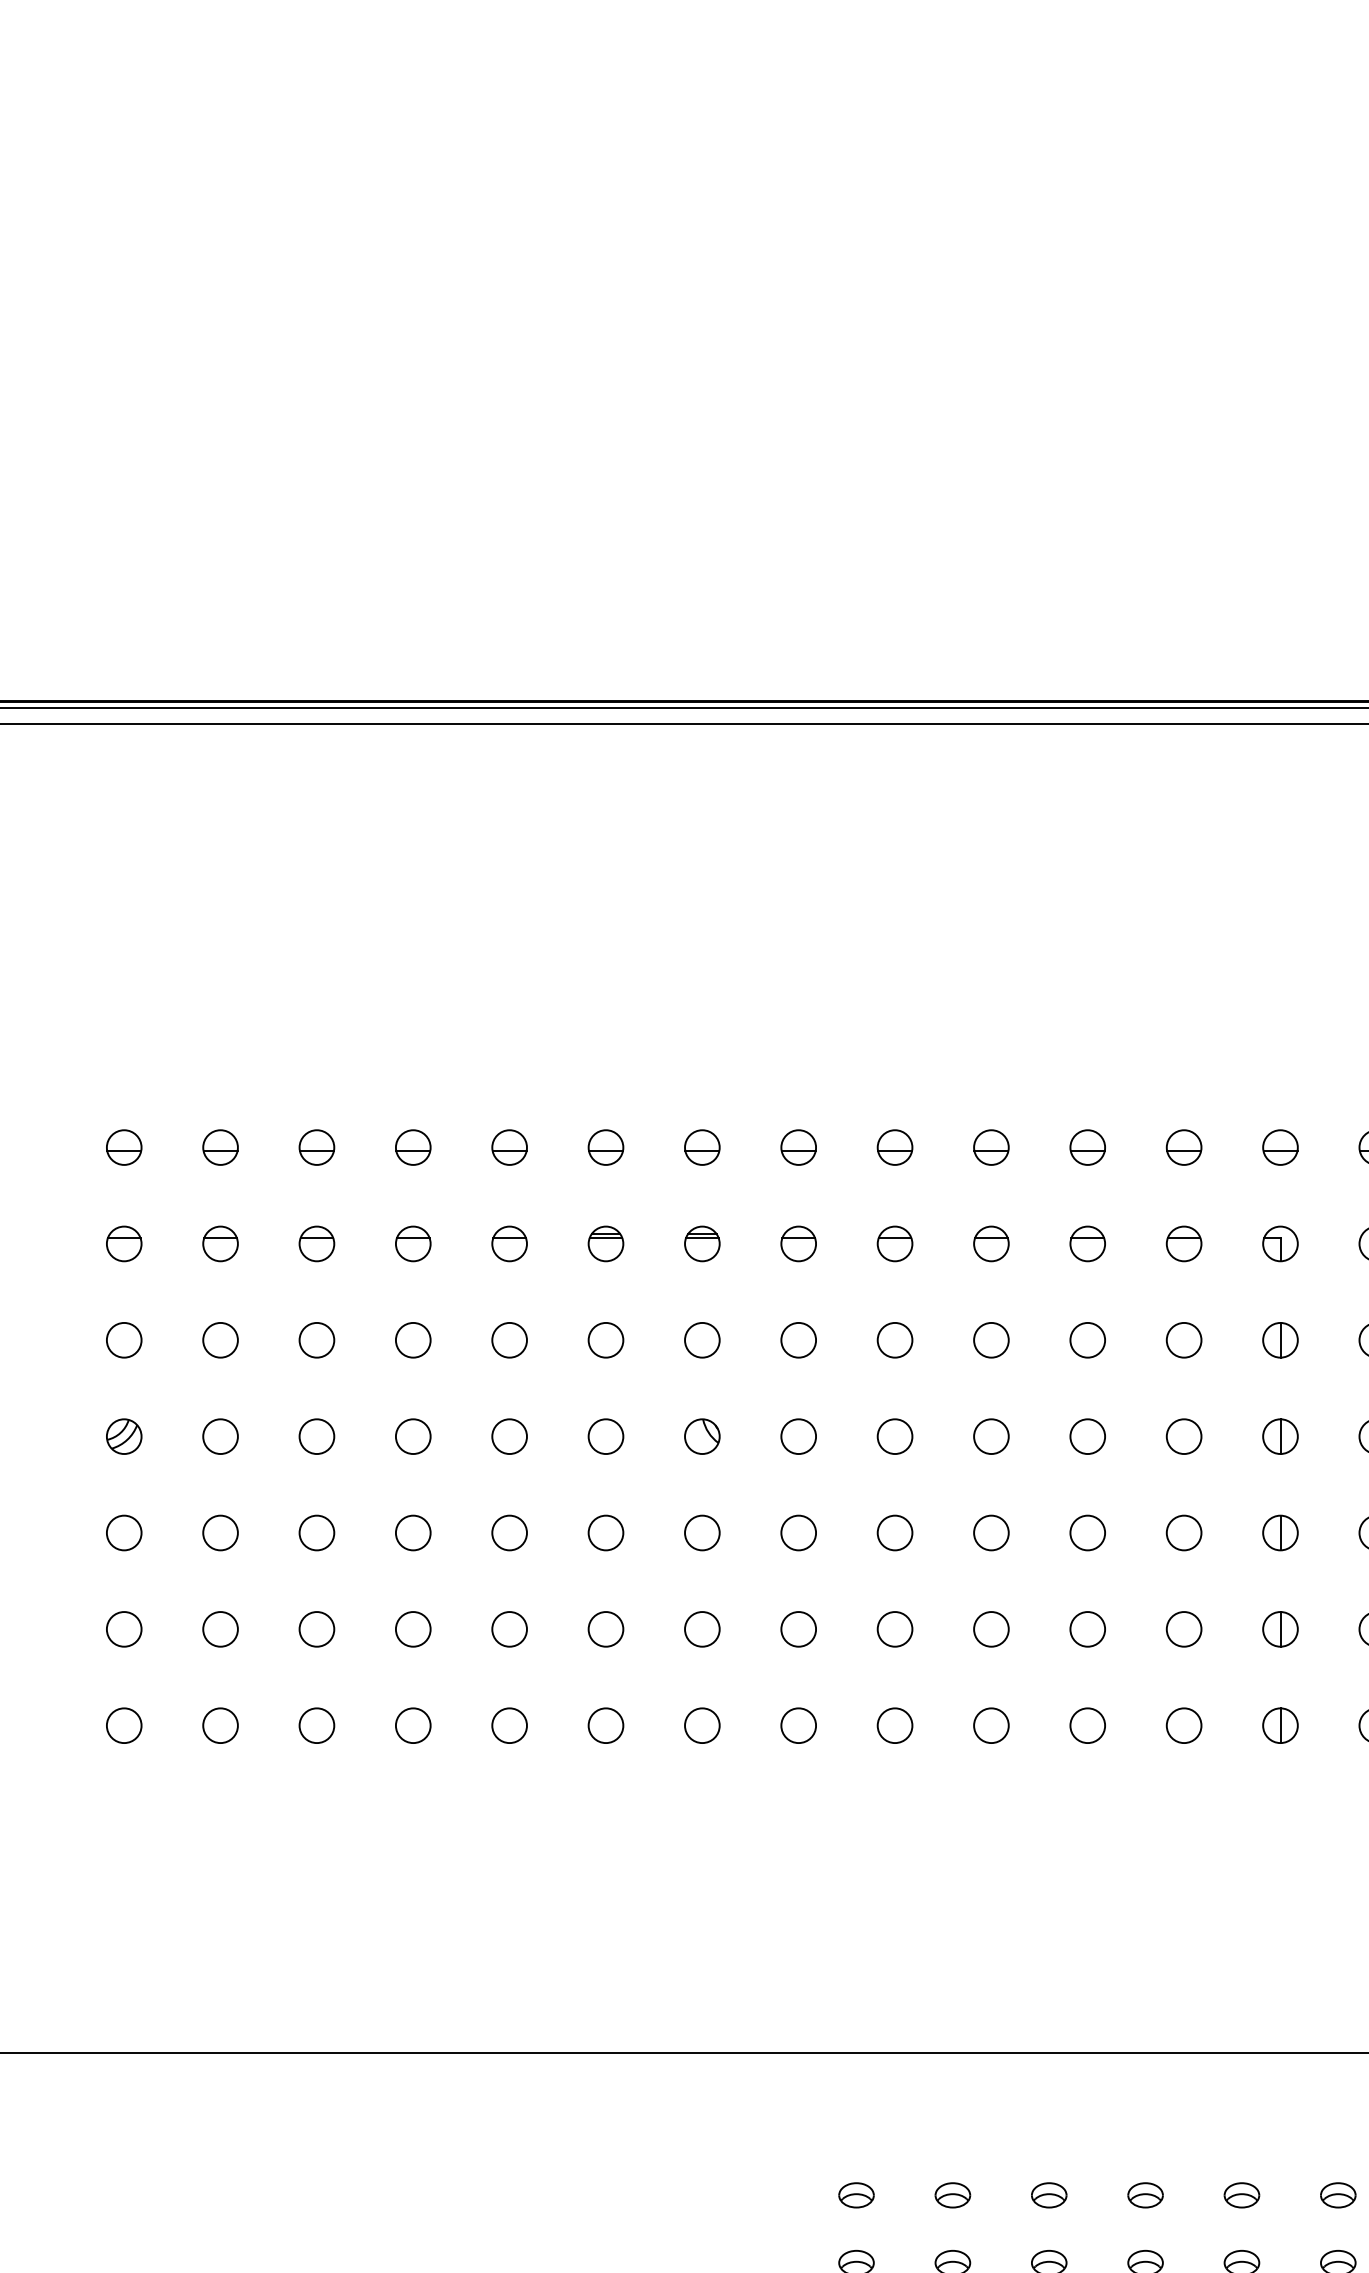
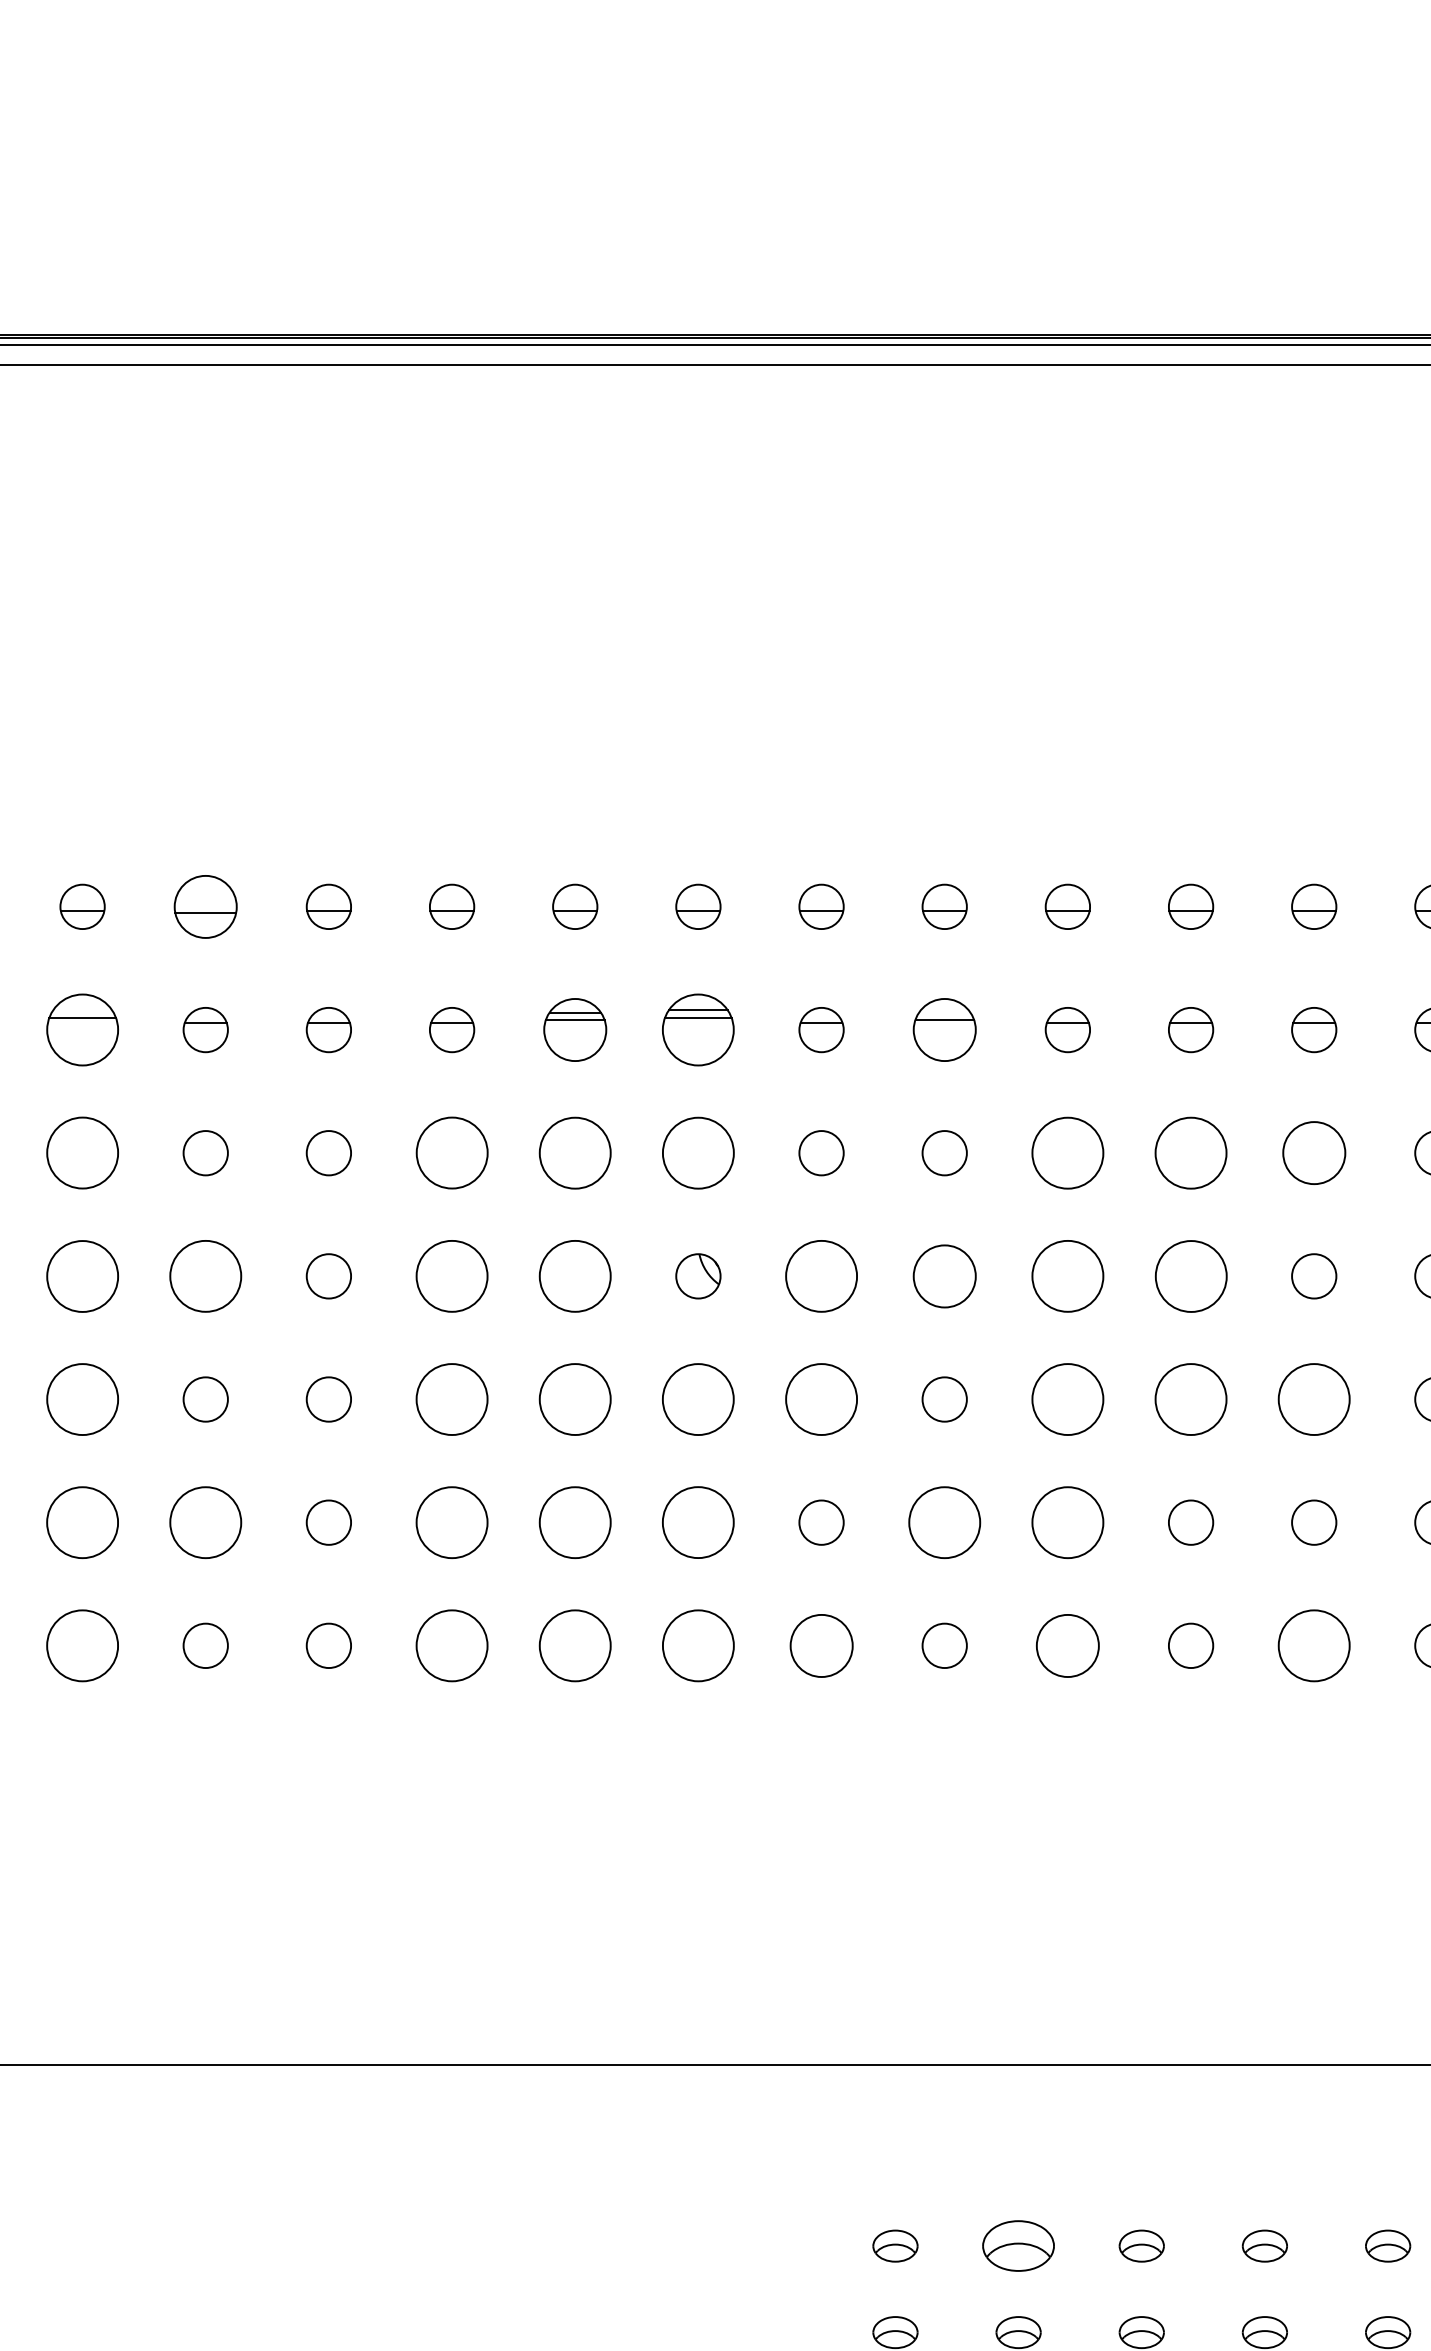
part: (316, 1147) -> (205, 906), size x1.4
part: (220, 1243) -> (82, 1029), size x1.6
part: (605, 1243) -> (574, 1029), size x1.4
part: (702, 1243) -> (698, 1029), size x1.6
part: (894, 1243) -> (944, 1029), size x1.4
circle: (605, 1339) -> (574, 1152), size x1.6
circle: (702, 1339) -> (698, 1152), size x1.6
circle: (991, 1339) -> (1067, 1152), size x1.6
circle: (1087, 1339) -> (1190, 1152), size x1.6
circle: (220, 1340) -> (82, 1153), size x1.6
circle: (509, 1340) -> (451, 1153), size x1.6
circle: (1183, 1340) -> (1313, 1153), size x1.4
circle: (220, 1436) -> (82, 1276), size x1.6
circle: (316, 1436) -> (205, 1276), size x1.6
circle: (509, 1436) -> (451, 1276), size x1.6
circle: (605, 1436) -> (574, 1276), size x1.6
circle: (798, 1436) -> (821, 1276), size x1.6
circle: (894, 1436) -> (944, 1276), size x1.4
circle: (991, 1436) -> (1067, 1276), size x1.6
circle: (1087, 1436) -> (1190, 1276), size x1.6
circle: (220, 1532) -> (82, 1398), size x1.6
circle: (509, 1532) -> (451, 1398), size x1.6
circle: (605, 1532) -> (574, 1398), size x1.6
circle: (702, 1532) -> (698, 1398), size x1.6
circle: (798, 1532) -> (821, 1398), size x1.6
circle: (991, 1532) -> (1067, 1398), size x1.6
circle: (1087, 1532) -> (1190, 1398), size x1.6
circle: (1183, 1532) -> (1313, 1398), size x1.6
circle: (220, 1629) -> (82, 1522), size x1.6
circle: (316, 1629) -> (205, 1522), size x1.6
circle: (509, 1629) -> (451, 1522), size x1.6
circle: (605, 1629) -> (574, 1522), size x1.6
circle: (702, 1629) -> (698, 1522), size x1.6
circle: (894, 1629) -> (944, 1522), size x1.6
circle: (991, 1629) -> (1067, 1522), size x1.6
circle: (220, 1725) -> (82, 1645), size x1.6
circle: (509, 1725) -> (451, 1645), size x1.6
circle: (605, 1725) -> (574, 1645), size x1.6
circle: (702, 1725) -> (698, 1645), size x1.6
circle: (798, 1725) -> (821, 1645), size x1.4
circle: (991, 1725) -> (1067, 1645), size x1.4
circle: (1183, 1725) -> (1313, 1645), size x1.6
part: (952, 2195) -> (1018, 2246), size x1.6

